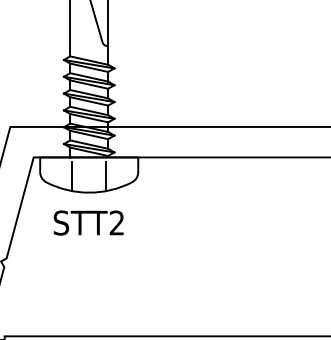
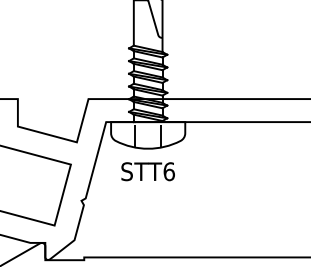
text: (116, 222) -> (168, 171), STT2 -> STT6

